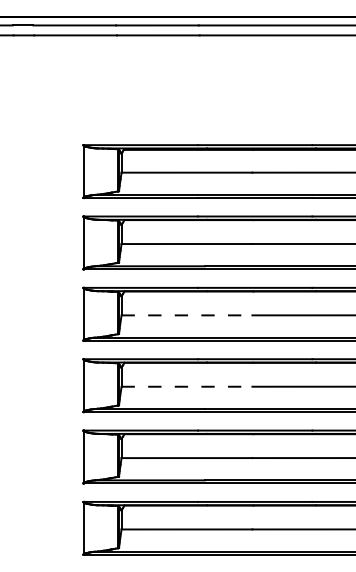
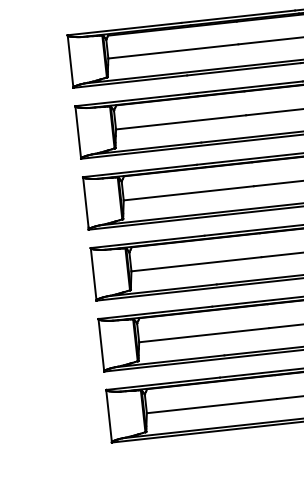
line: (187, 315) -> (189, 193), dashed -> solid
line: (187, 386) -> (196, 263), dashed -> solid

